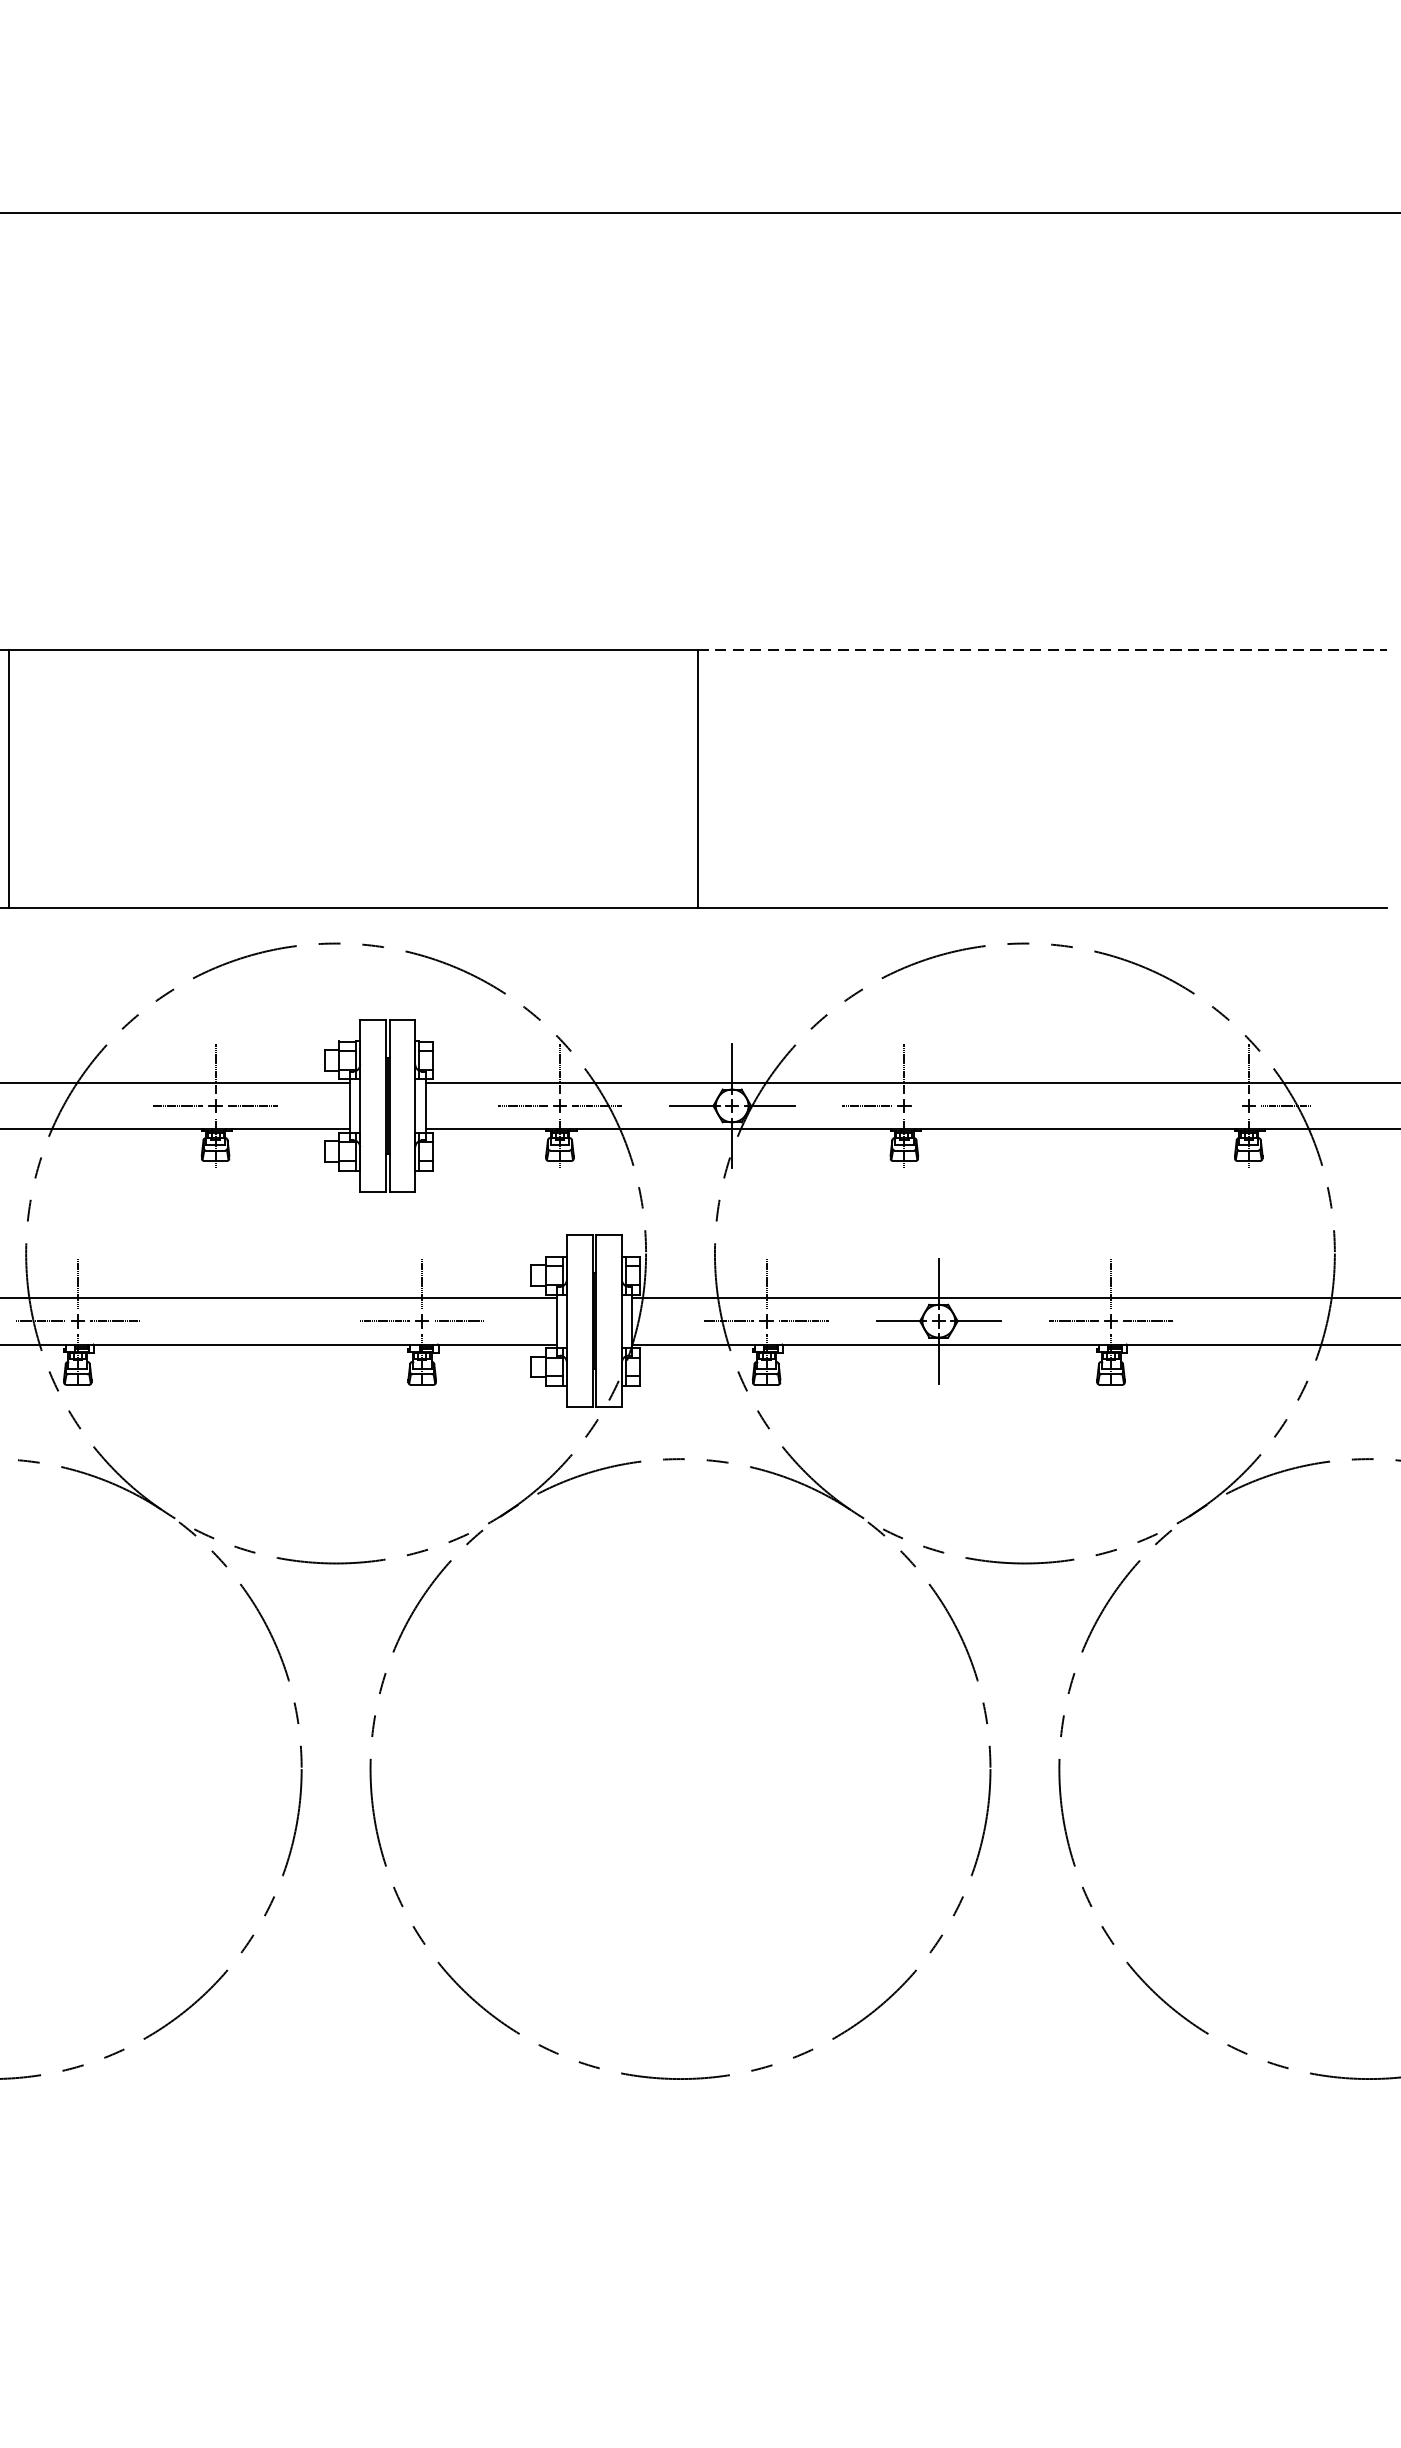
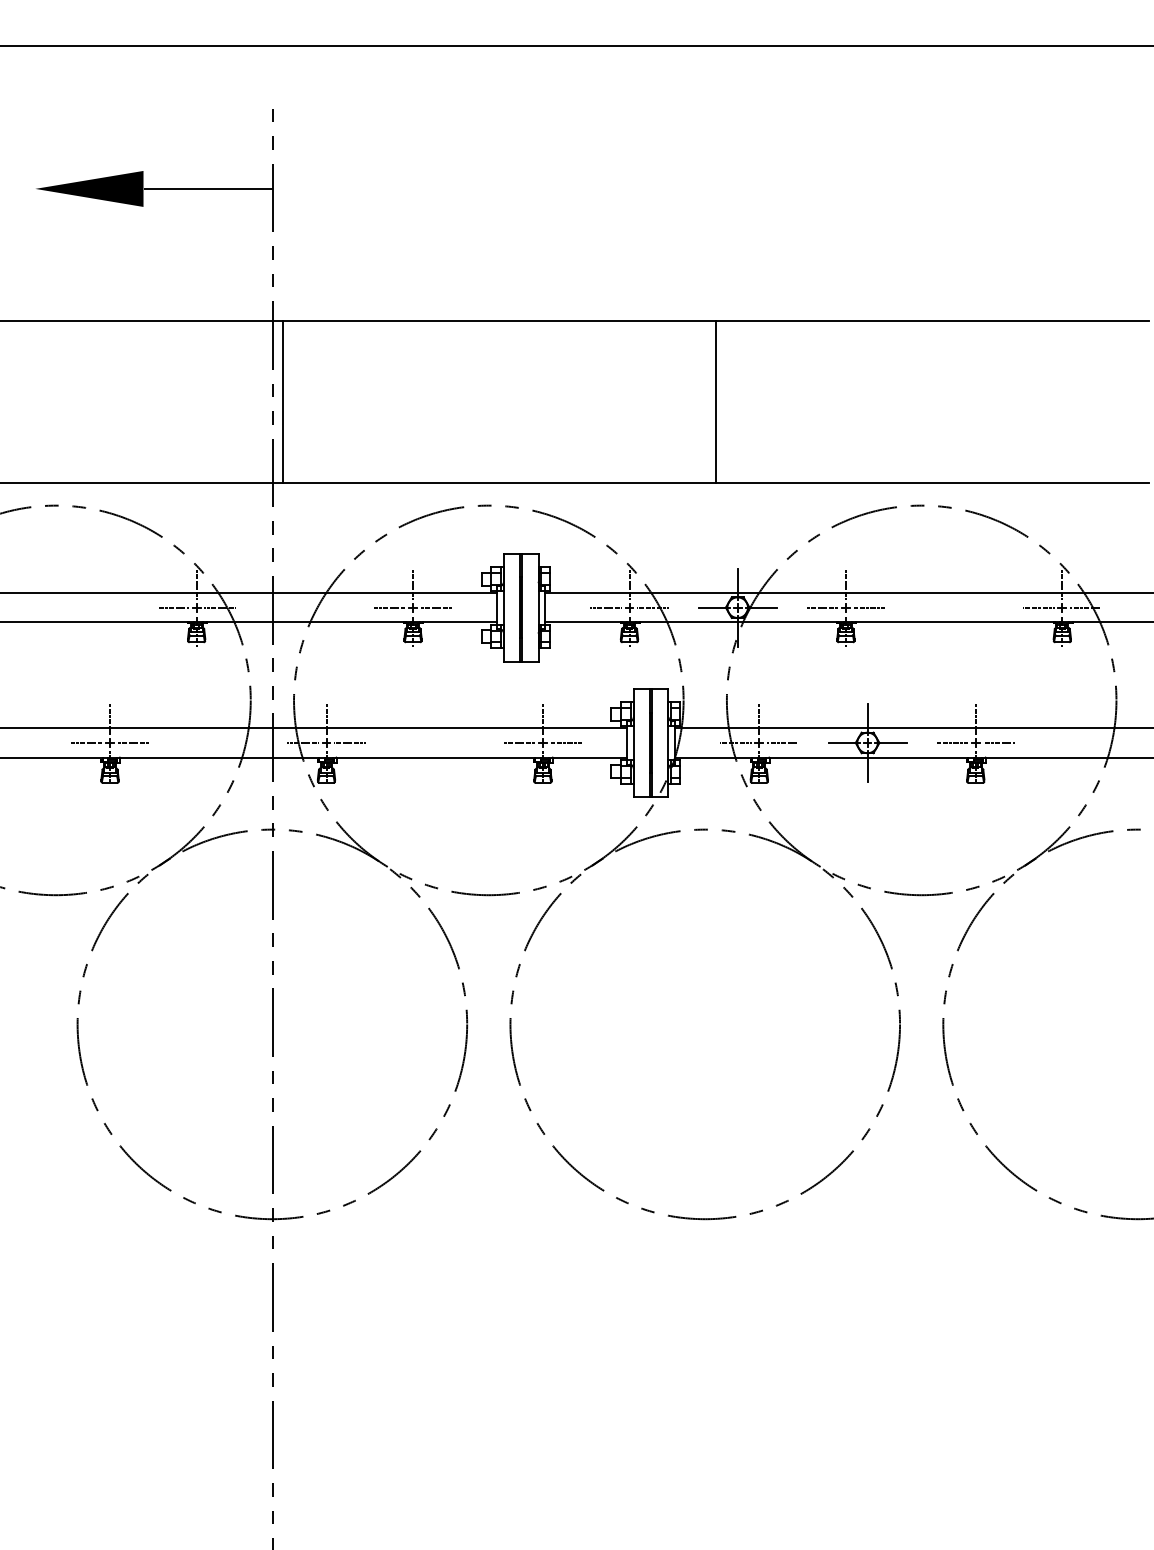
line: (1042, 648) -> (932, 320), dashed -> solid
line: (941, 1105) -> (869, 607), added
line: (1210, 1105) -> (1038, 607), added

